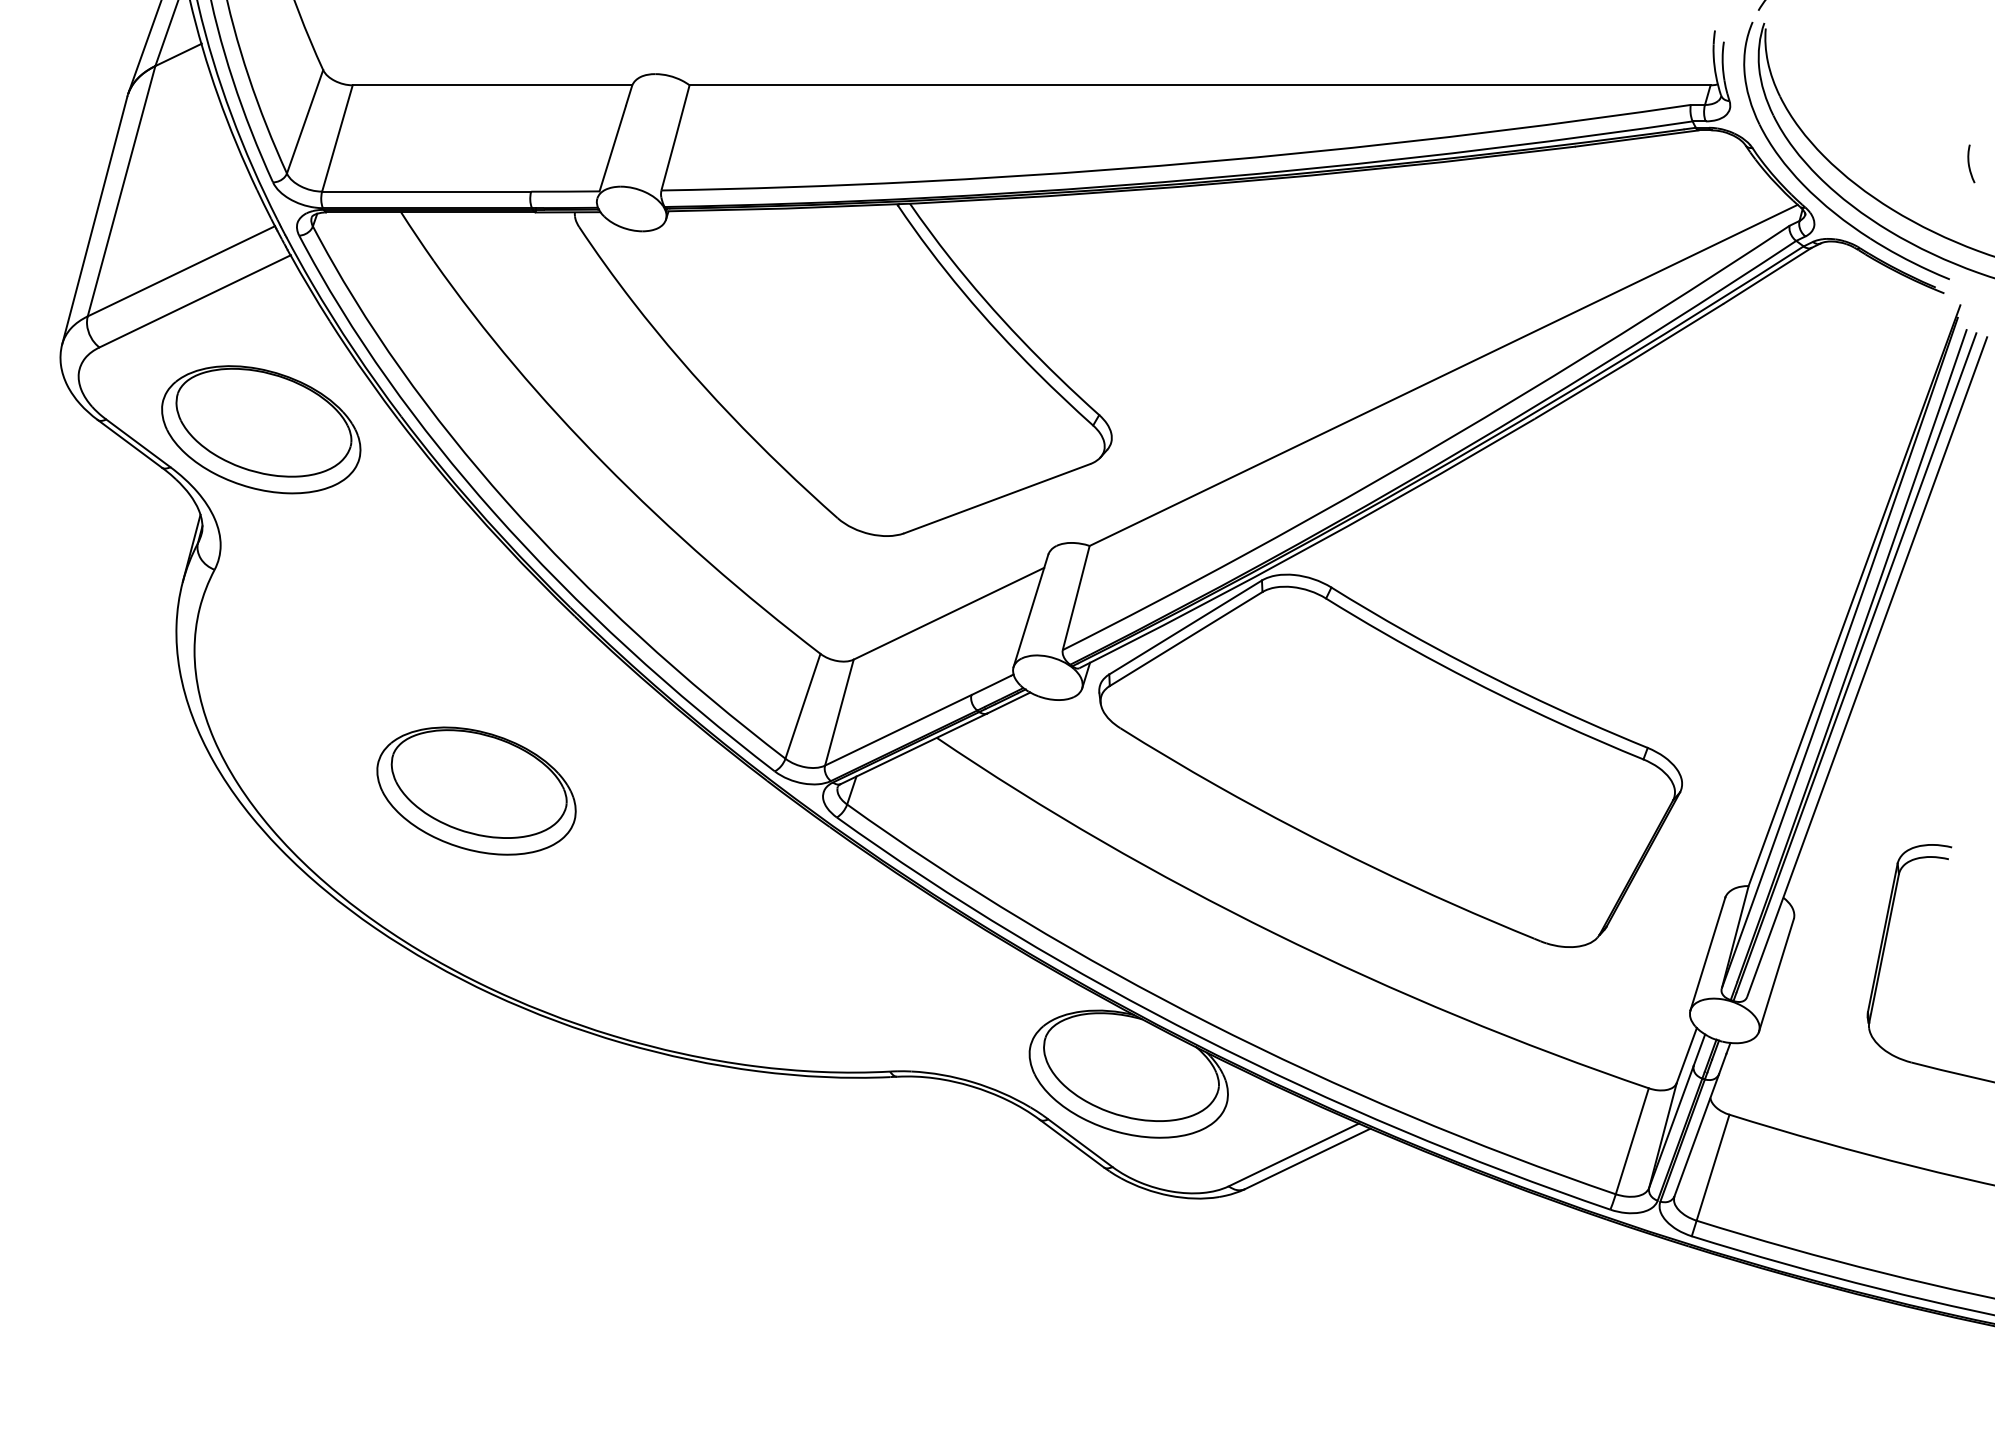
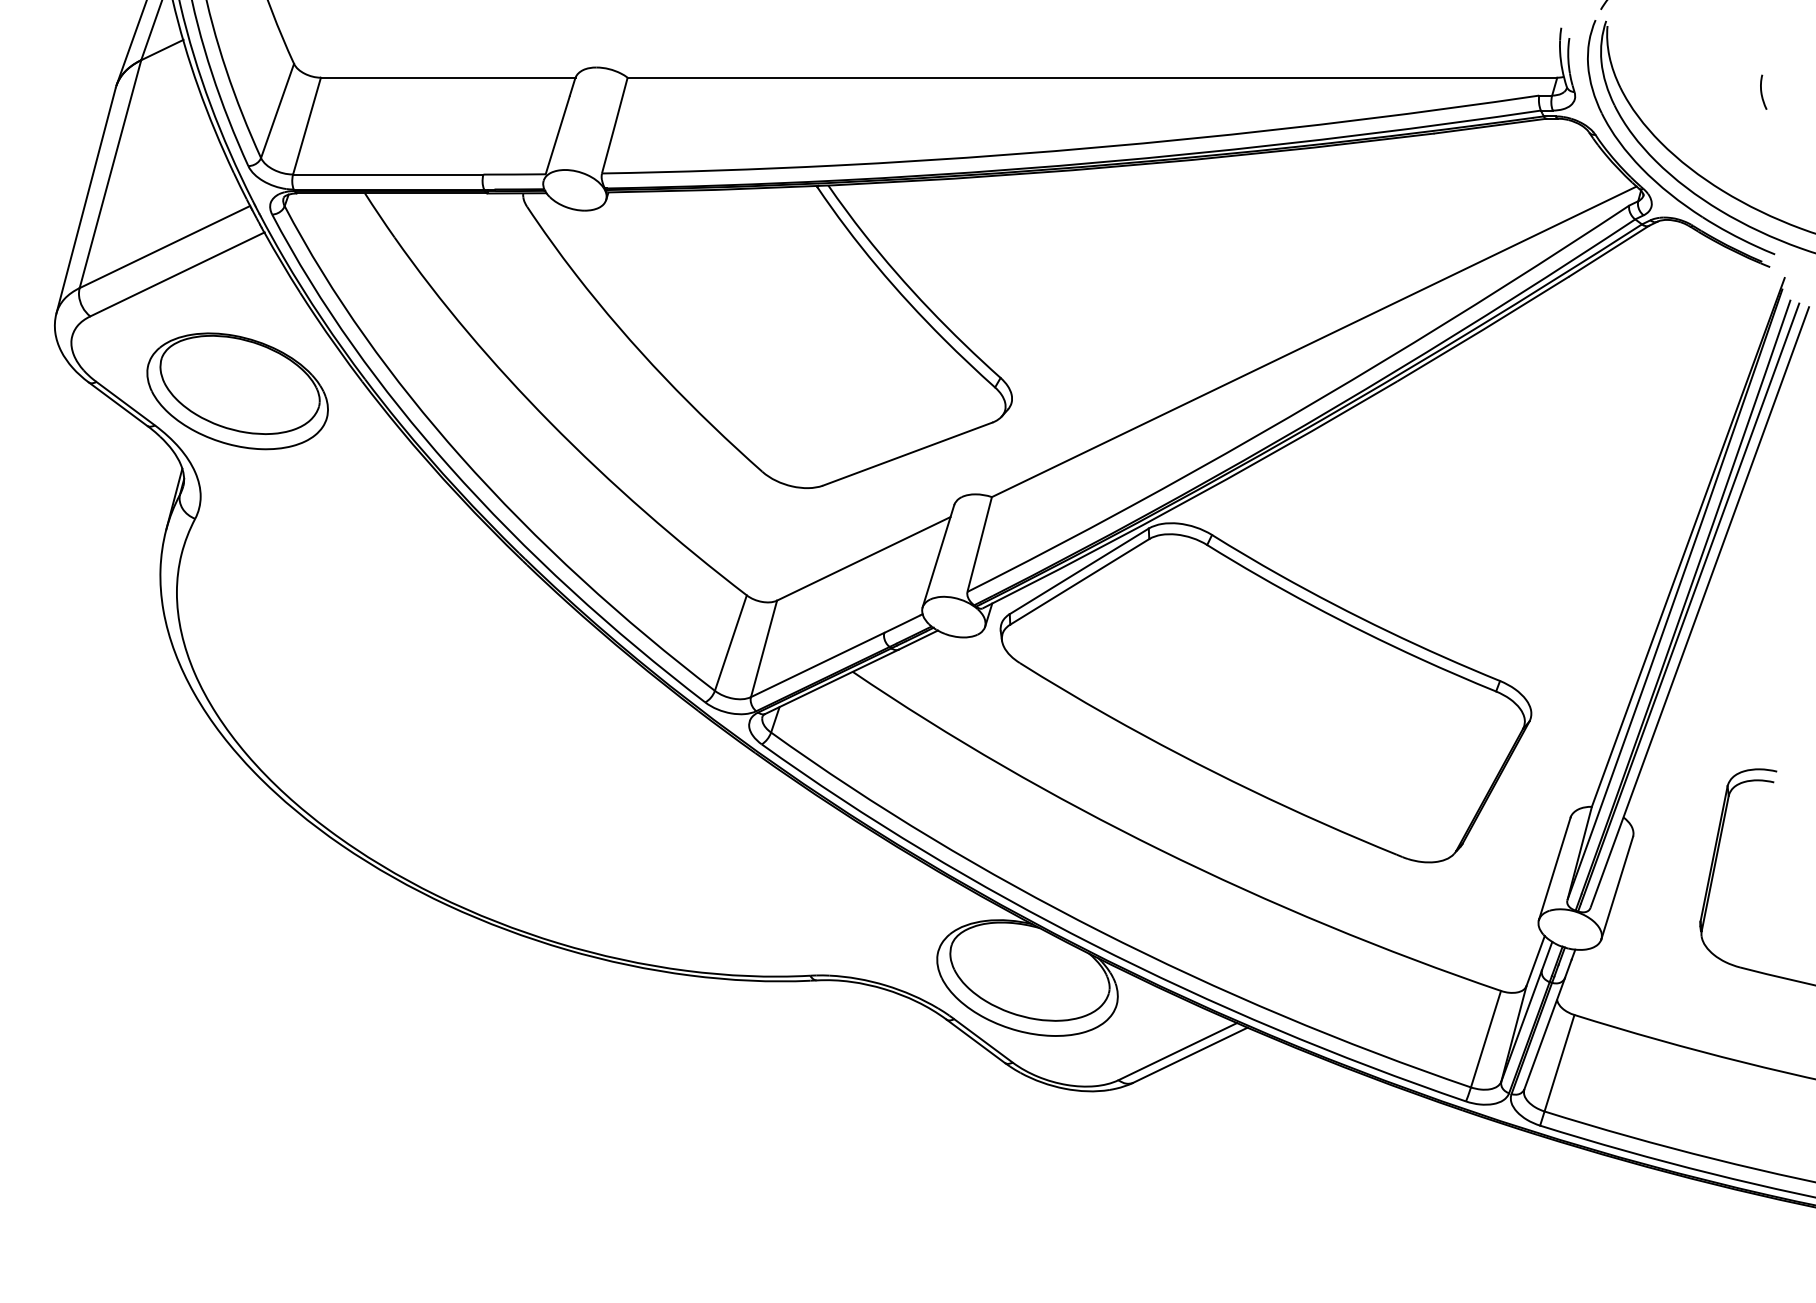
curve: (1970, 163) -> (1762, 91), moved
part: (476, 791) -> (433, 720), removed

